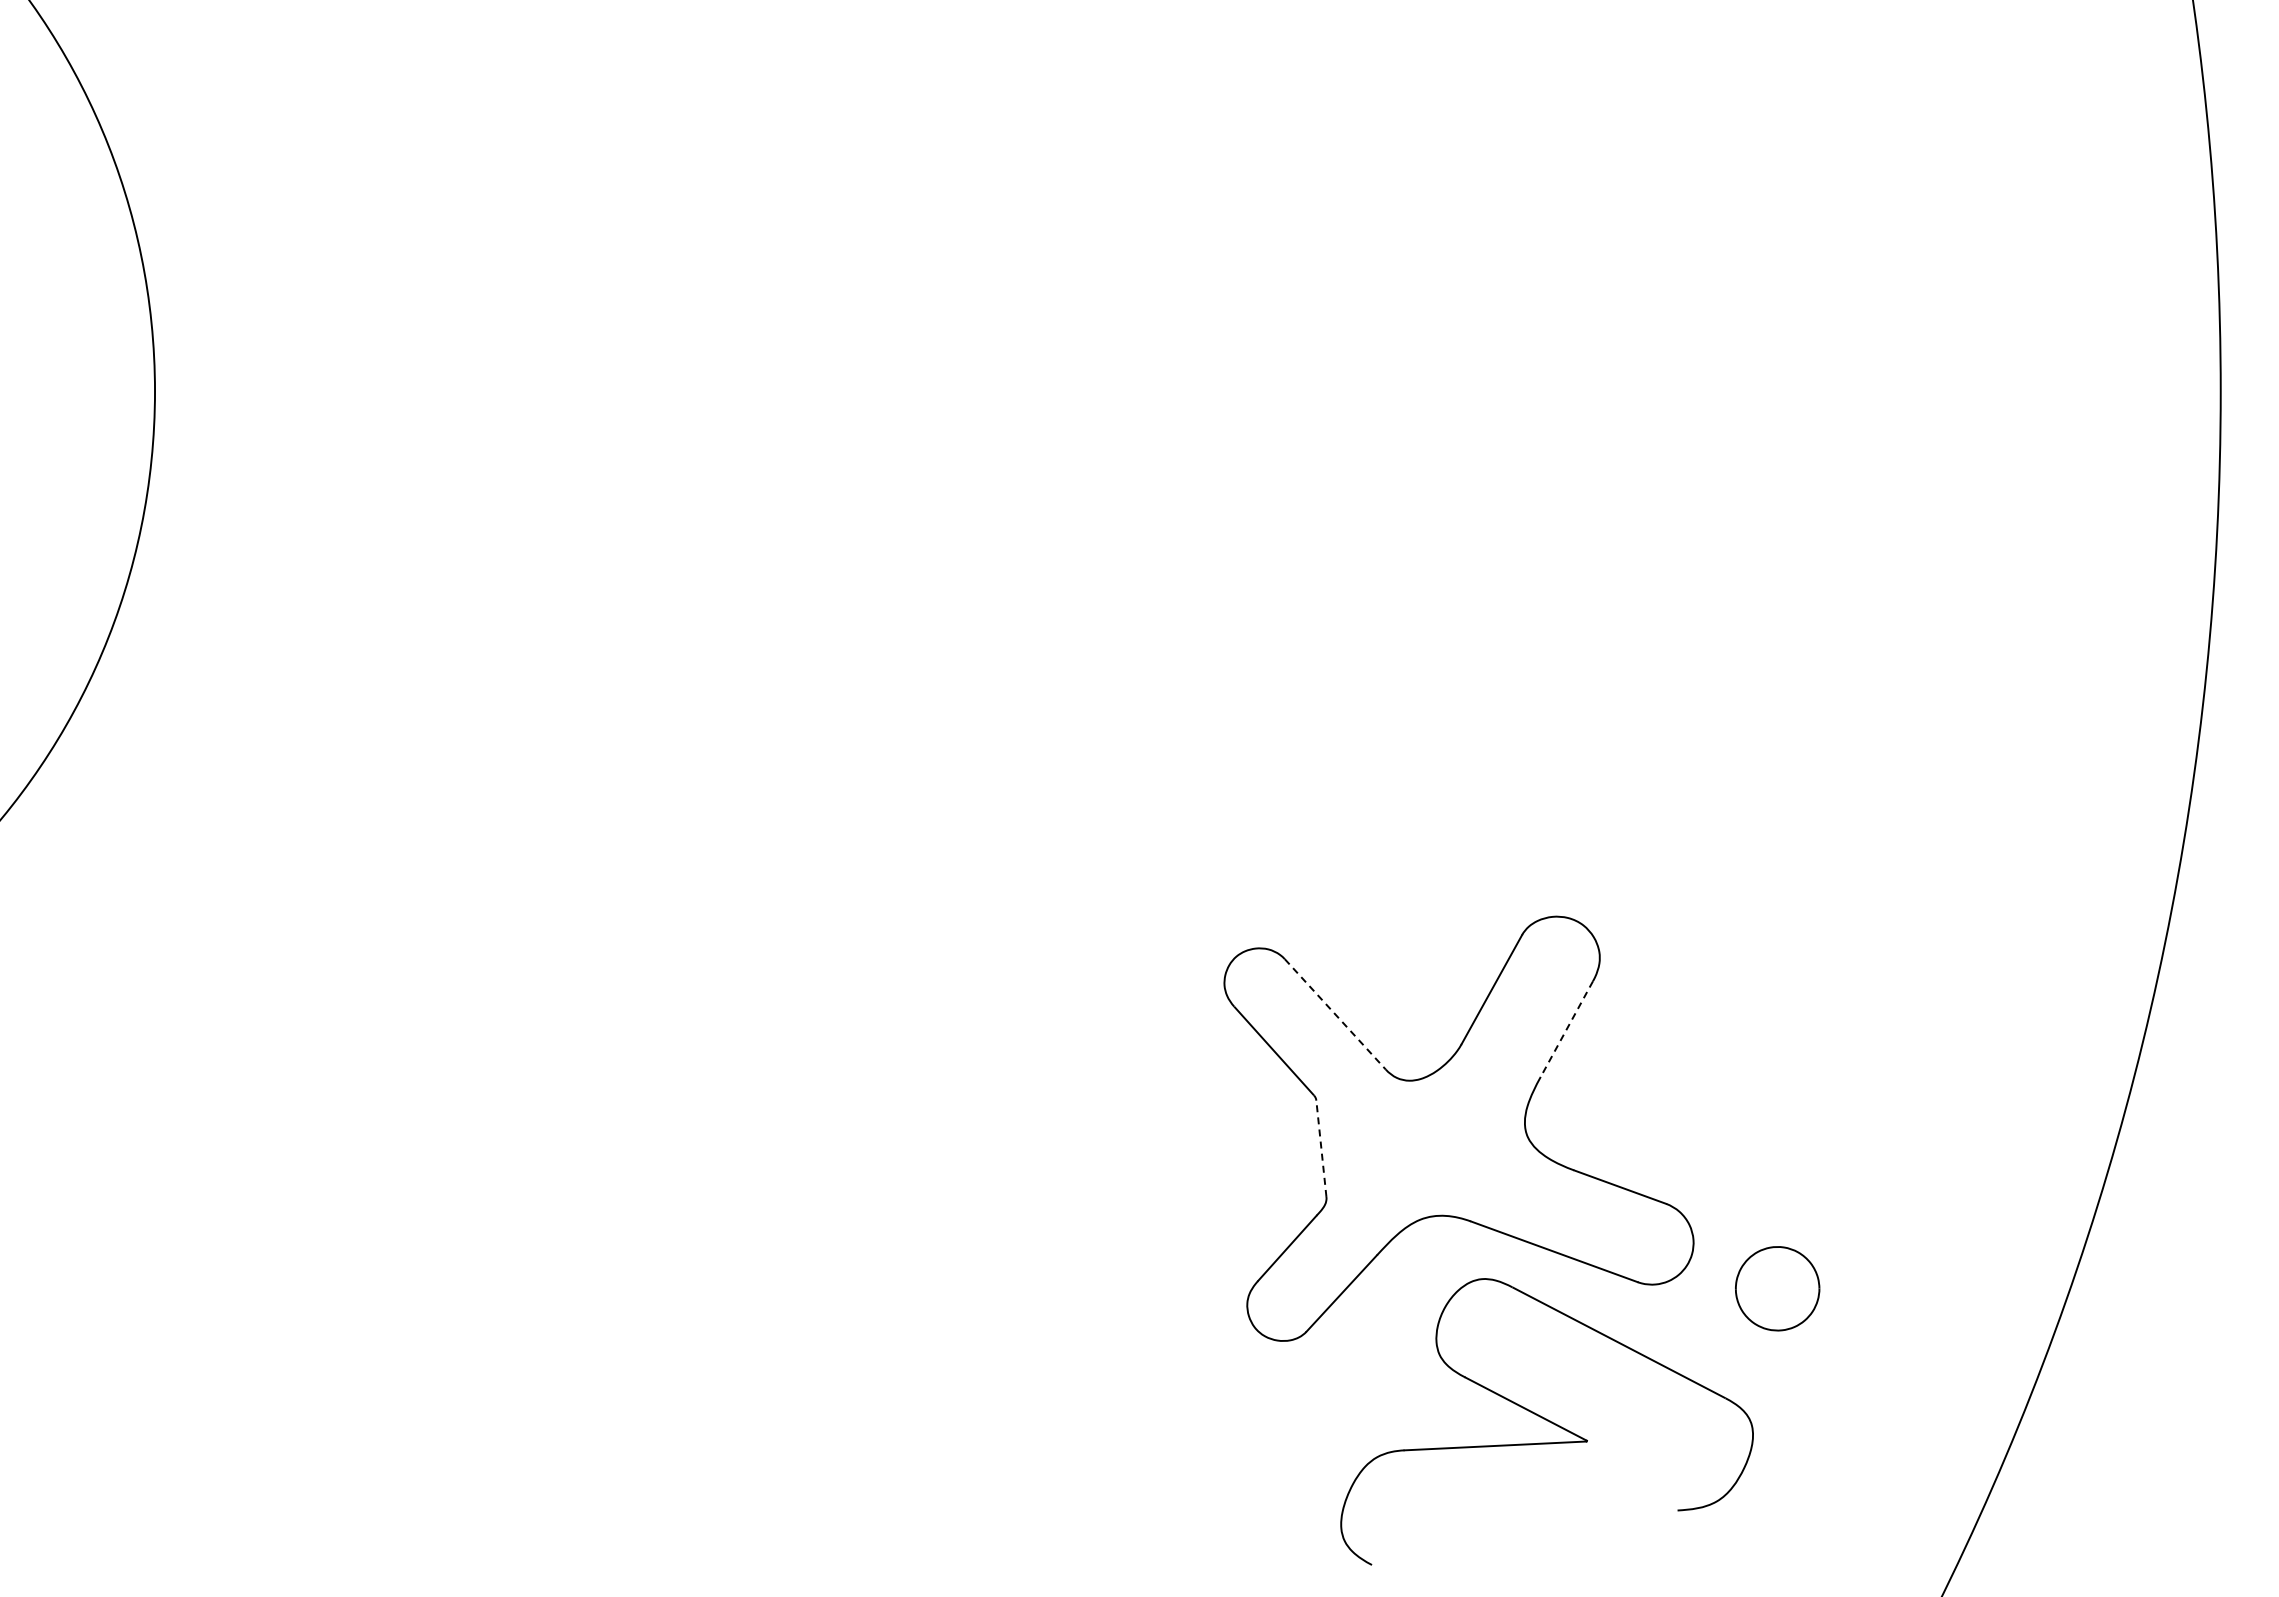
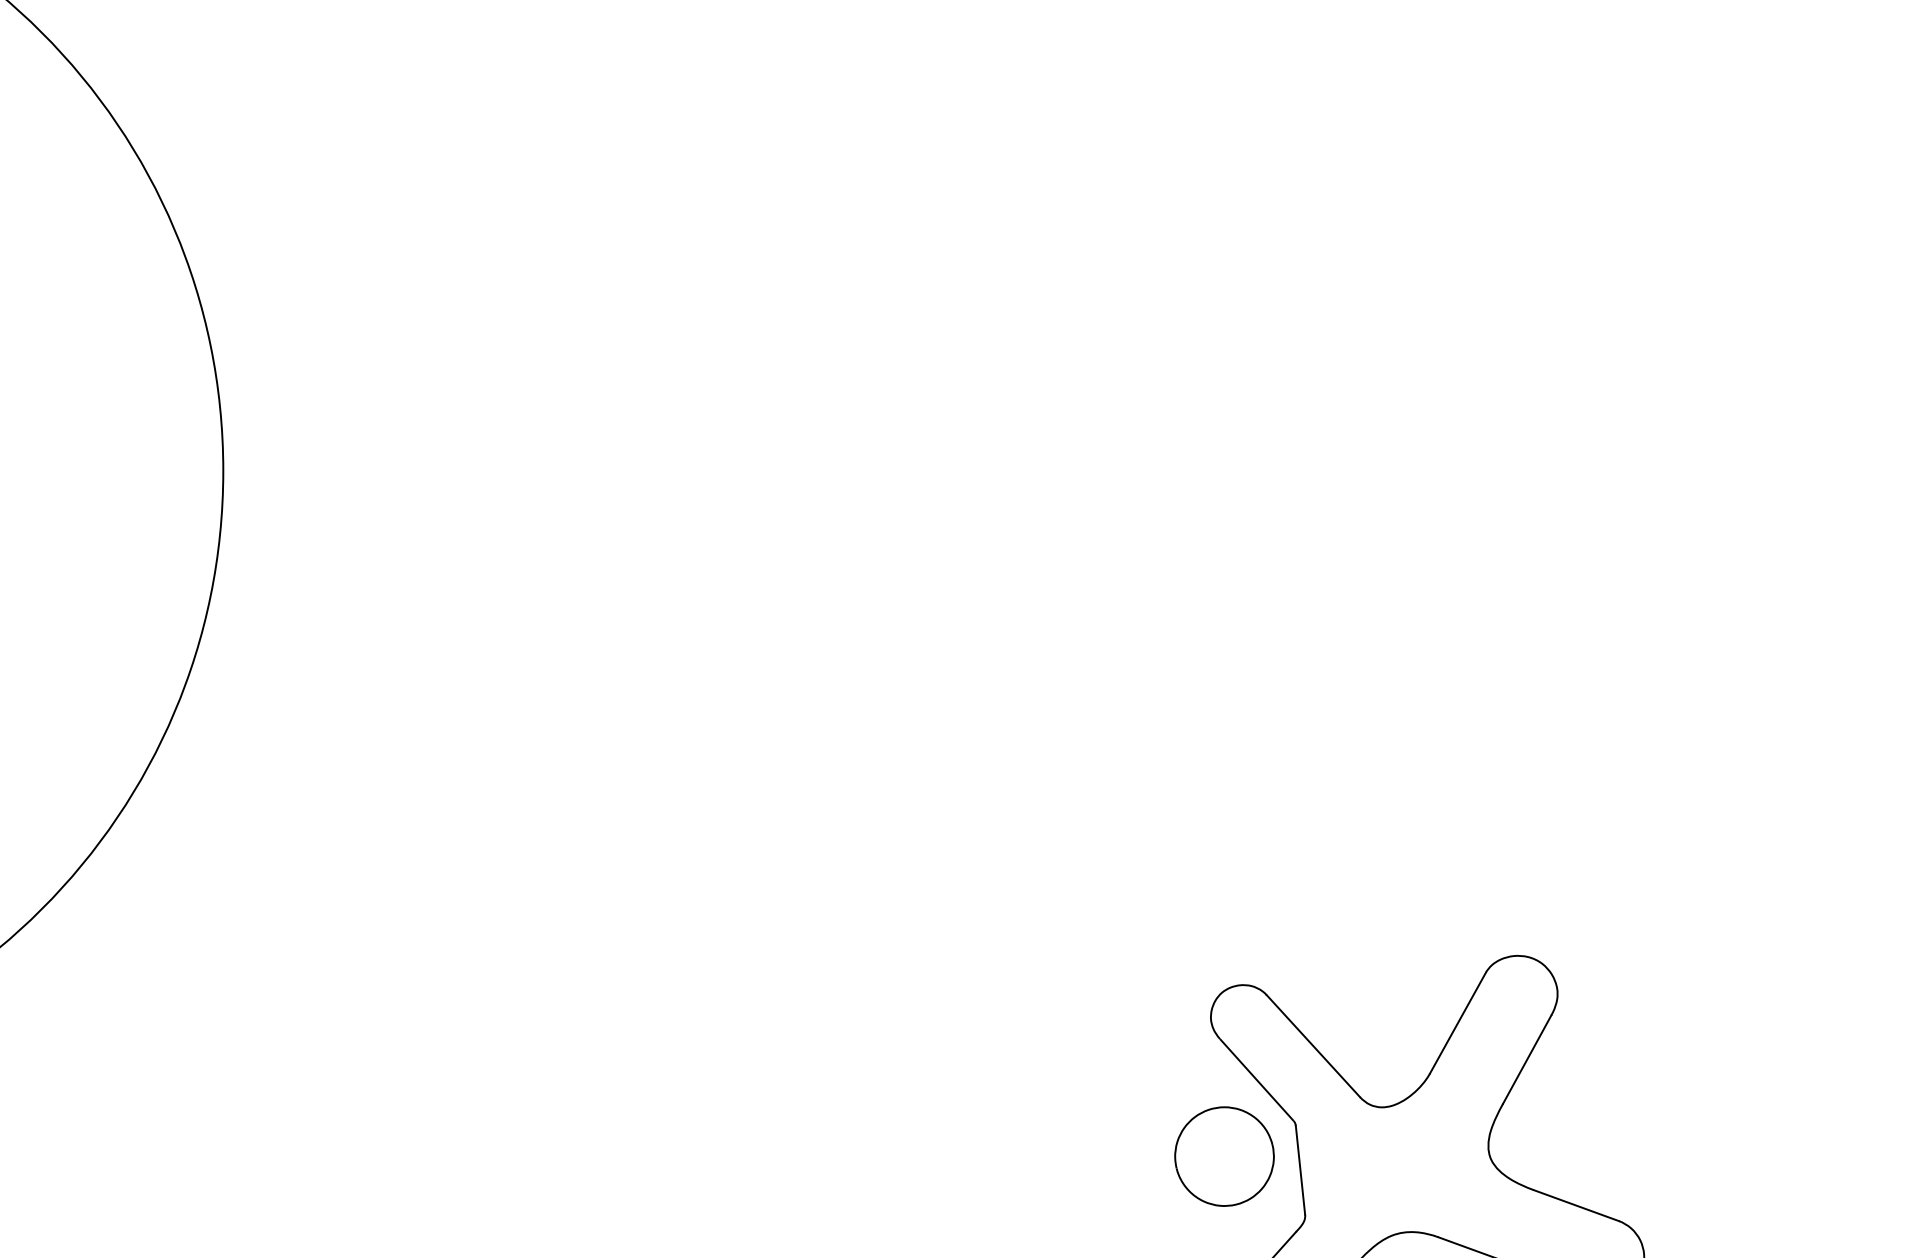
line: (1335, 1014) -> (1313, 1046), dashed -> solid
line: (1566, 1029) -> (1526, 1060), dashed -> solid
part: (1238, 1133) -> (1223, 1156), added
line: (1321, 1148) -> (1300, 1169), dashed -> solid

